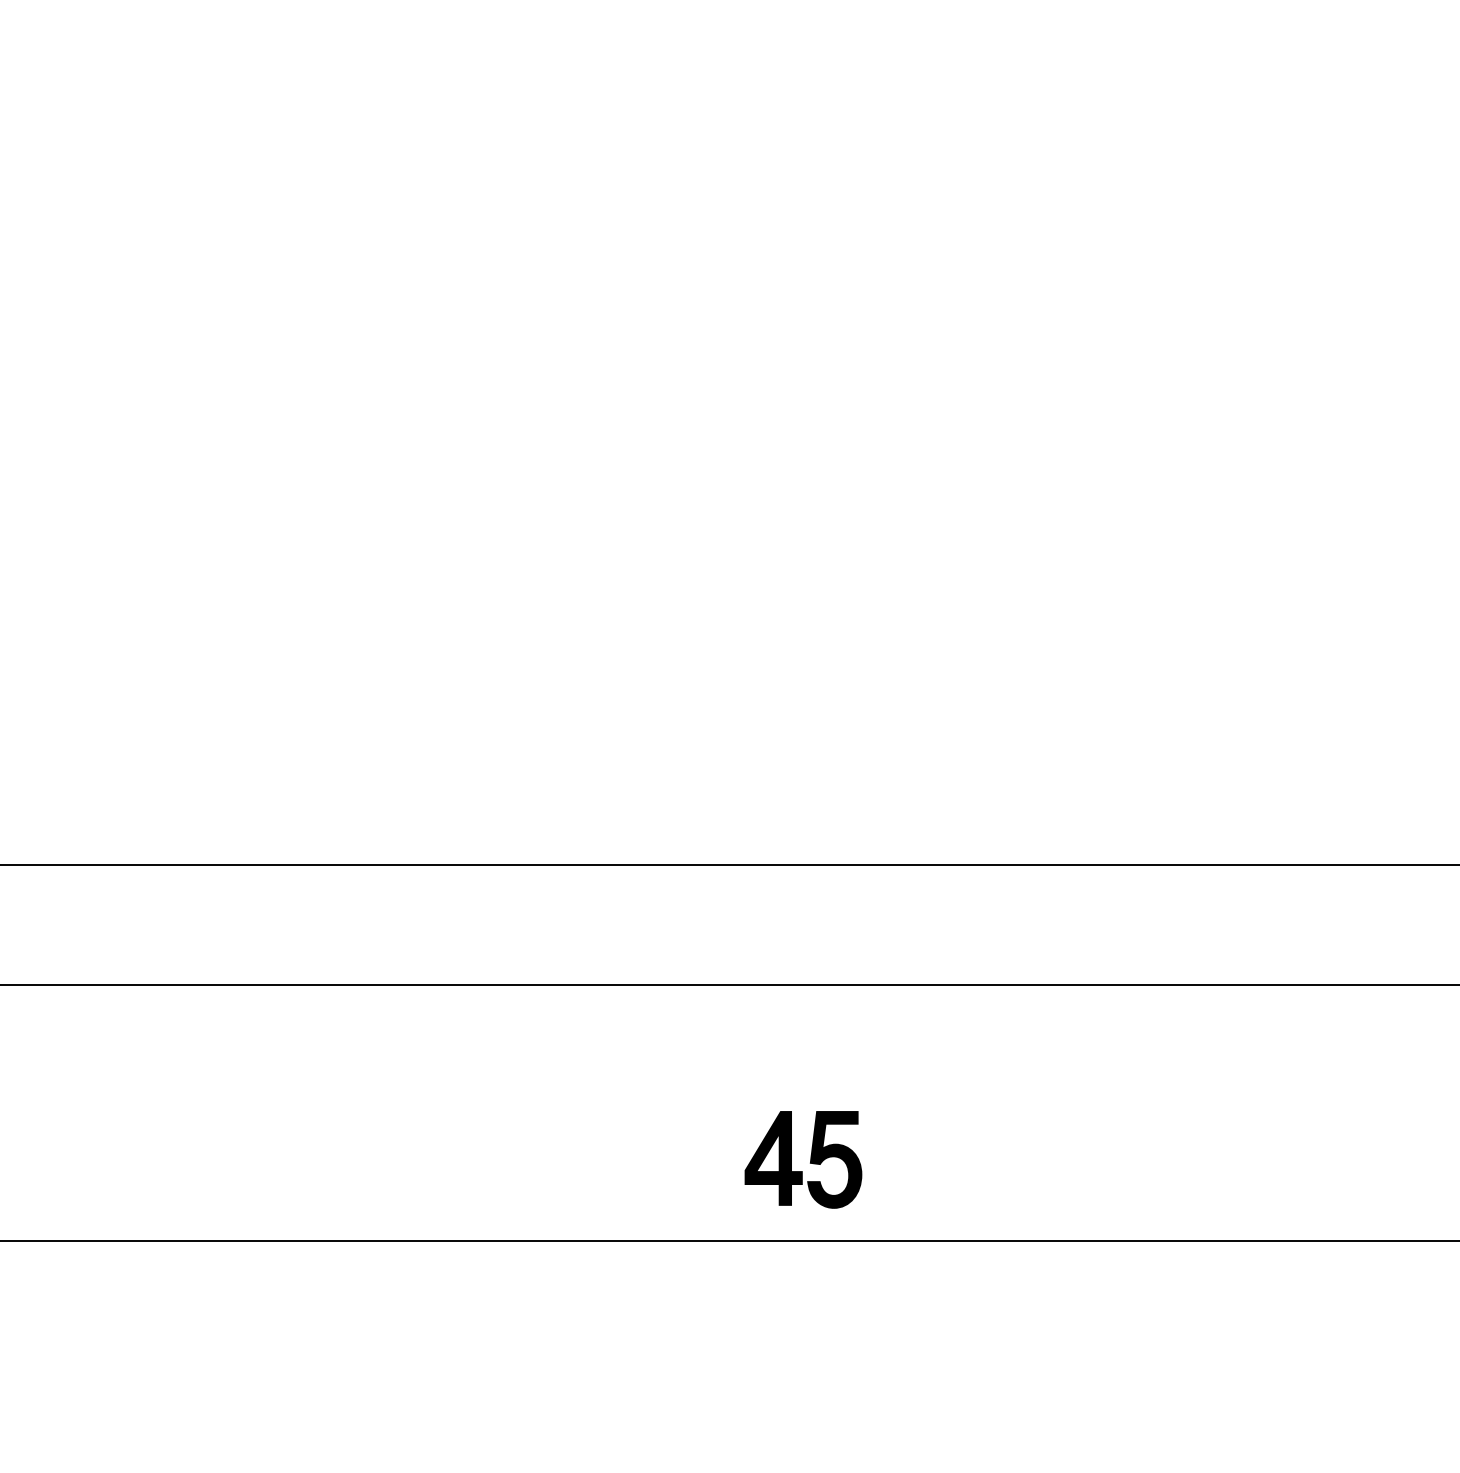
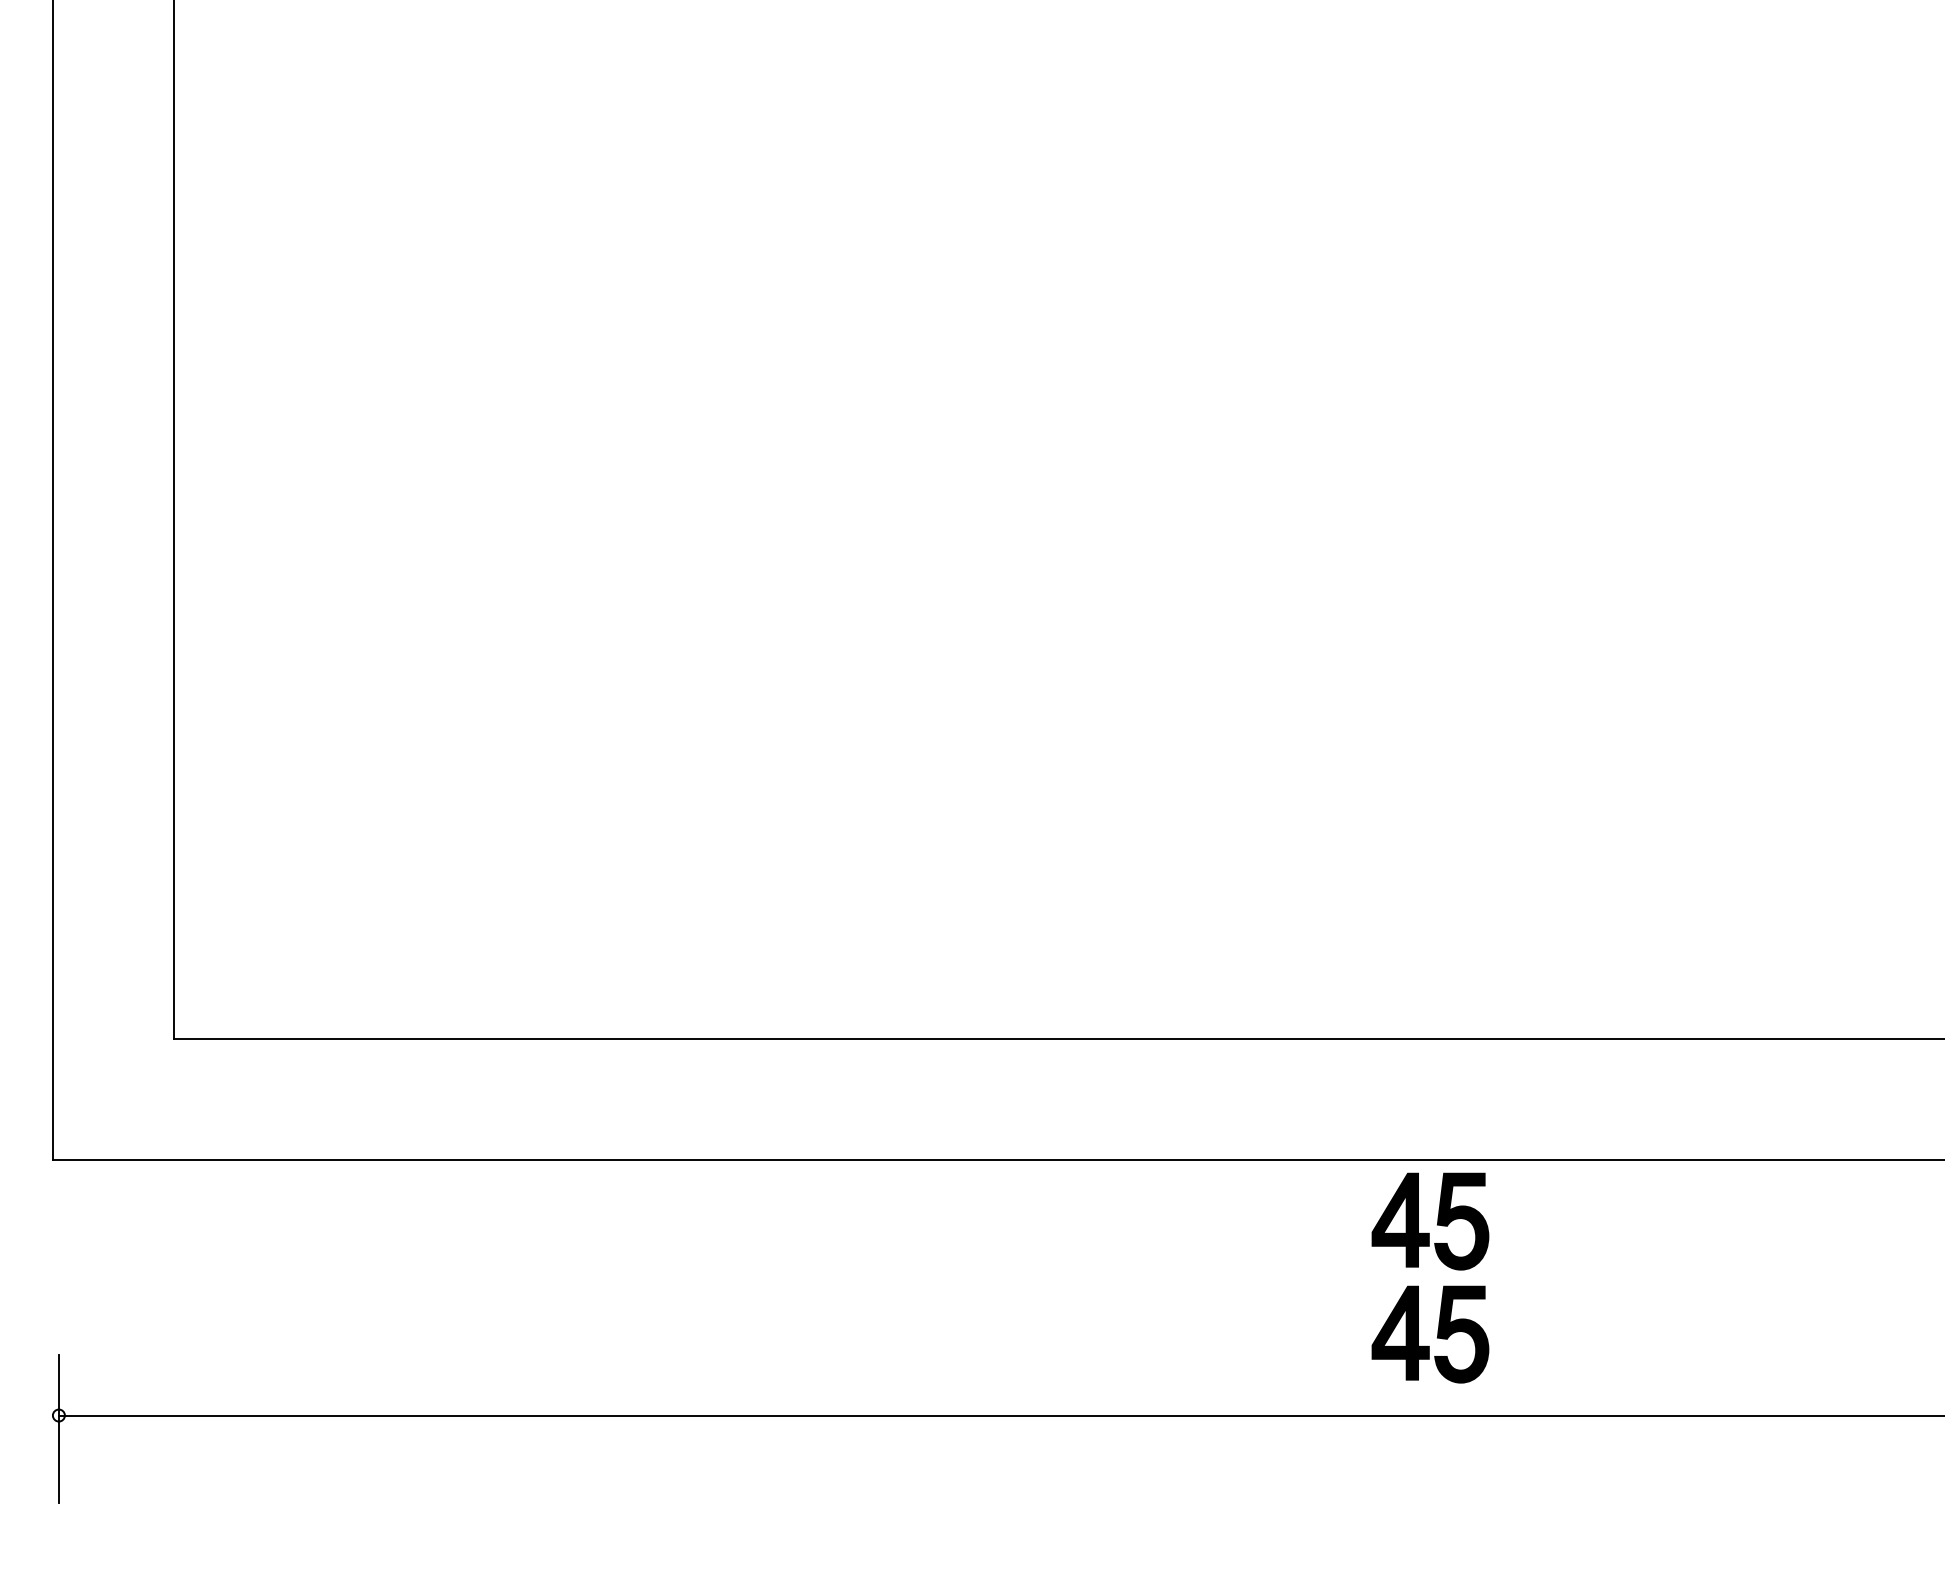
part: (810, 1046) -> (1437, 1221), added

